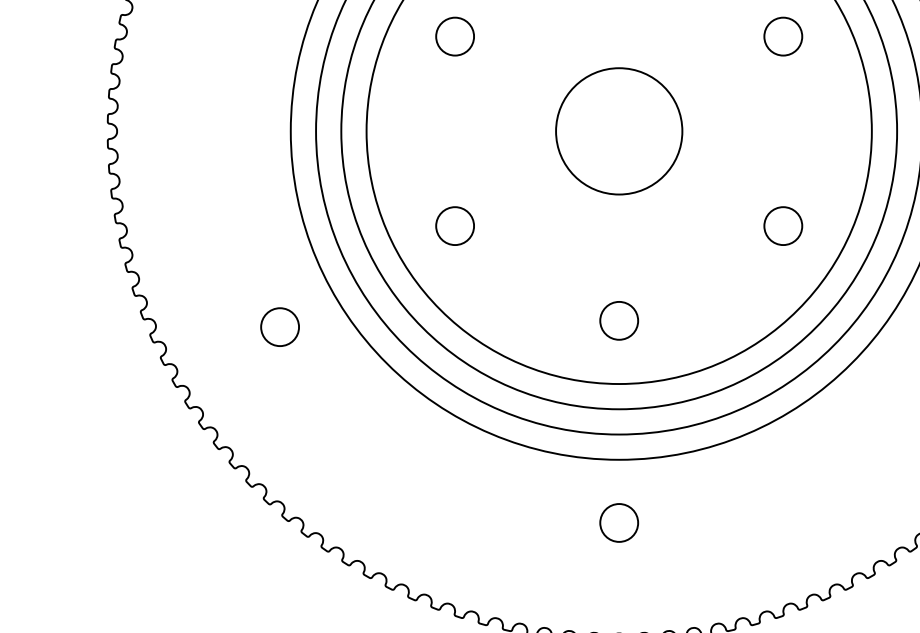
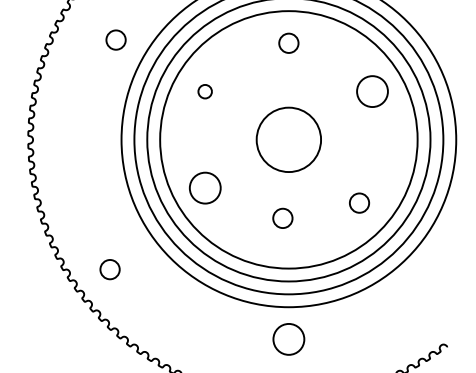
circle: (453, 36) -> (204, 91), size x0.7
circle: (783, 36) -> (372, 91), size x1.6
circle: (453, 224) -> (204, 187), size x1.6
circle: (783, 224) -> (359, 202), moved
circle: (618, 319) -> (282, 217), moved
circle: (278, 326) -> (109, 269), moved
circle: (618, 523) -> (288, 339), size x1.6

